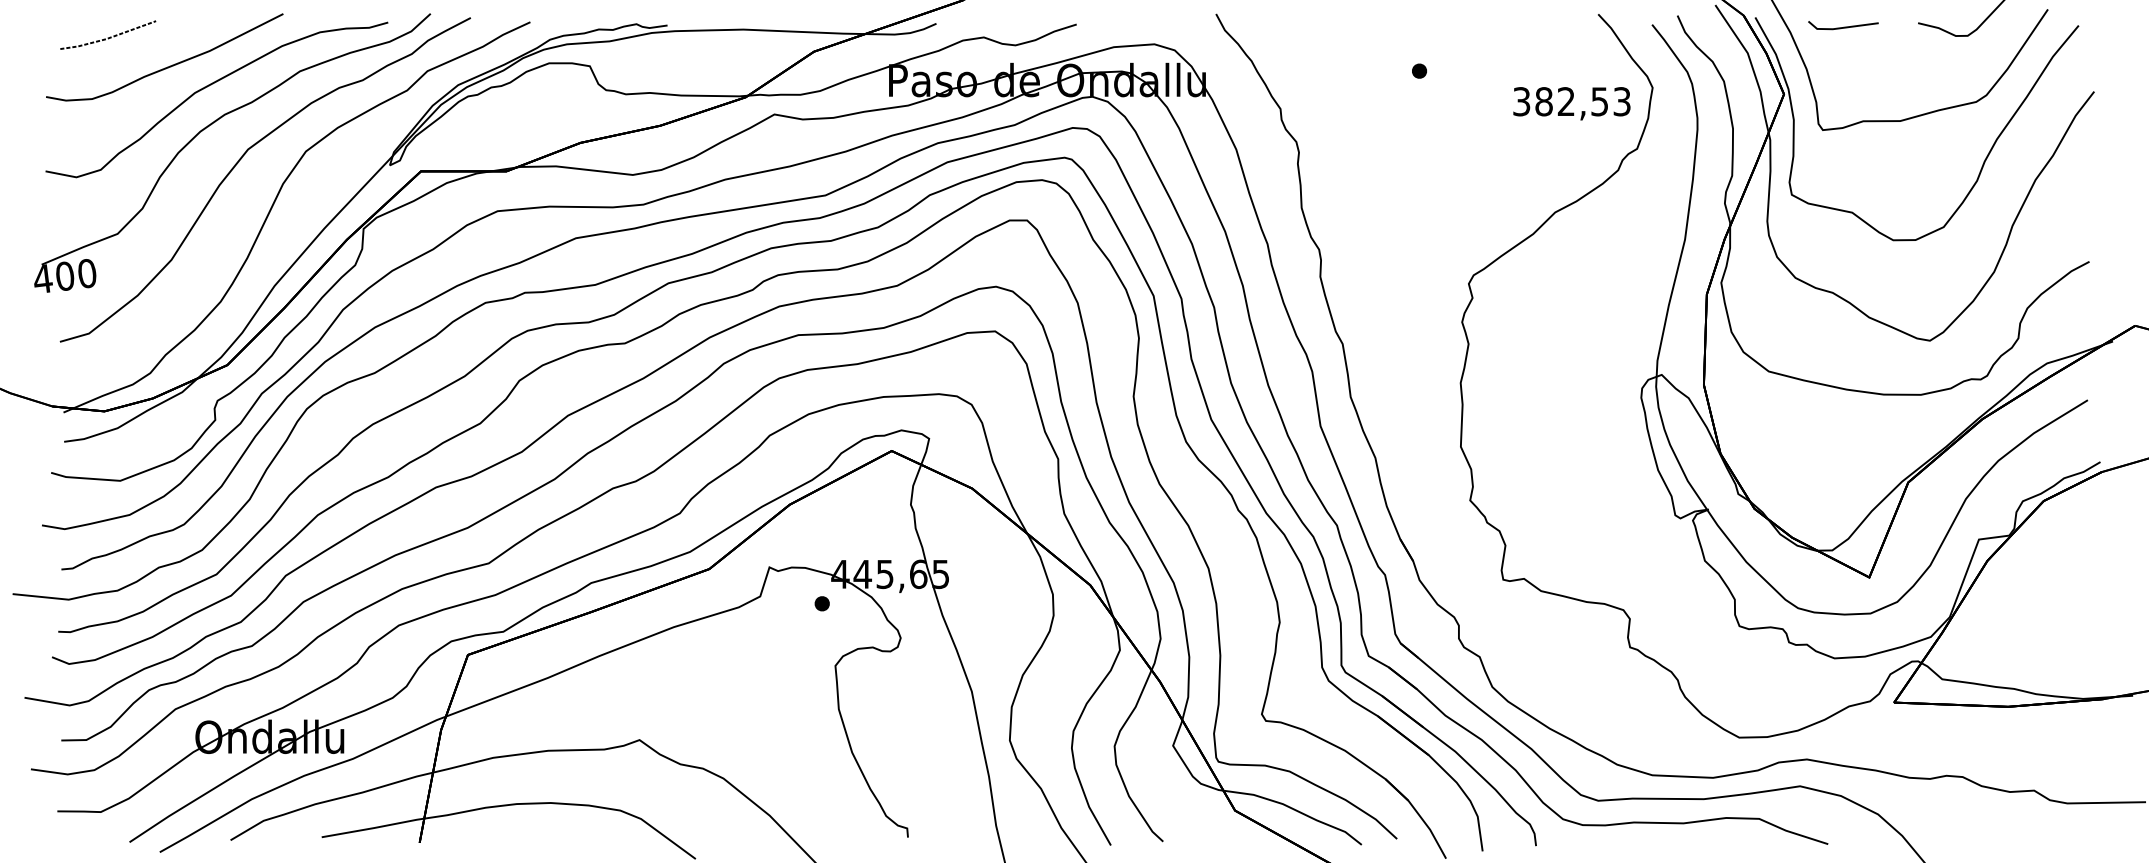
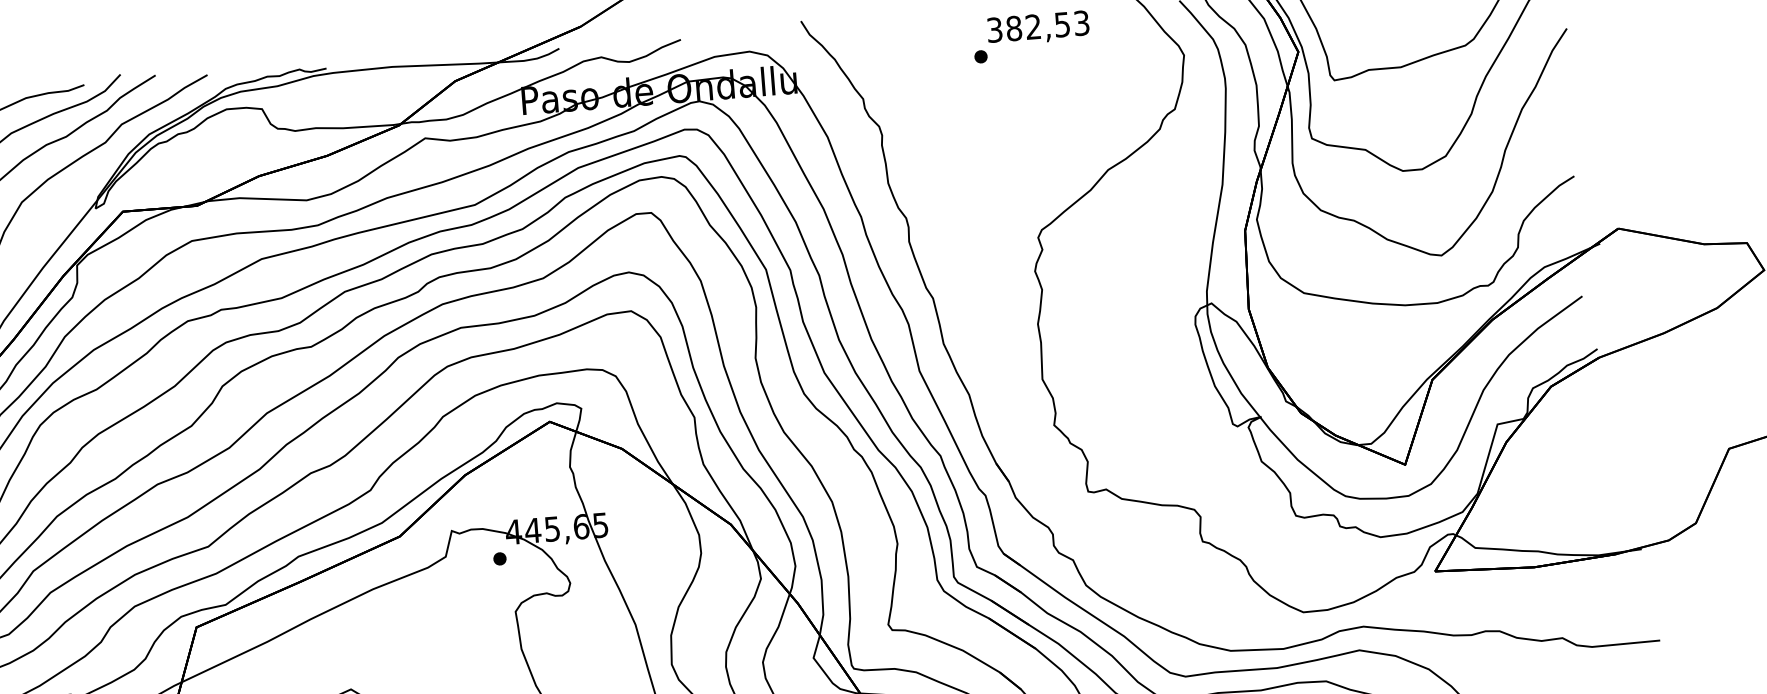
text: (1571, 103) -> (1038, 28), moved

